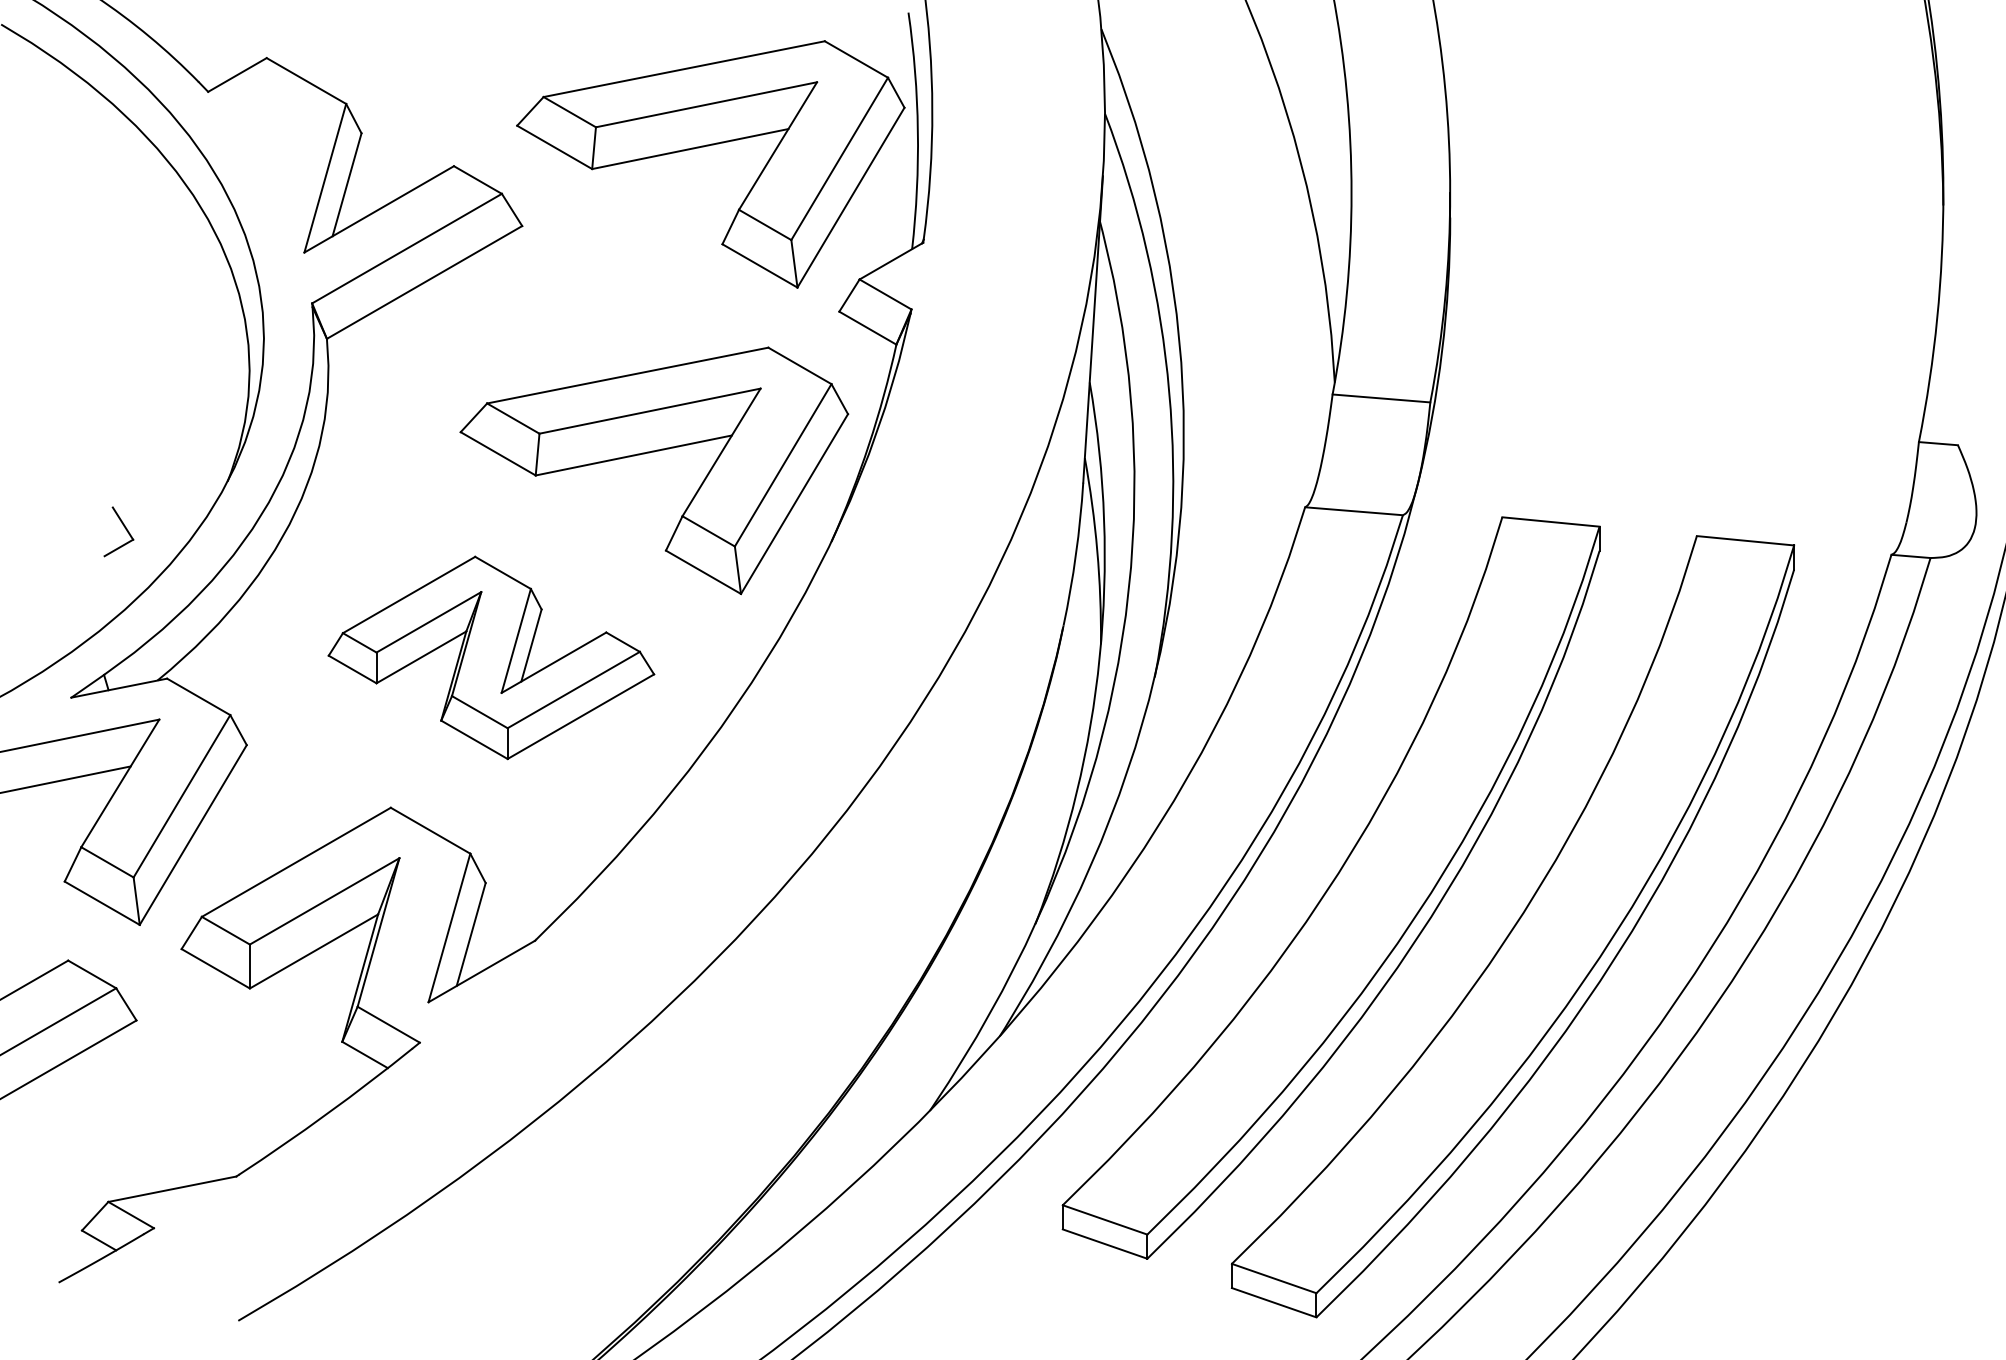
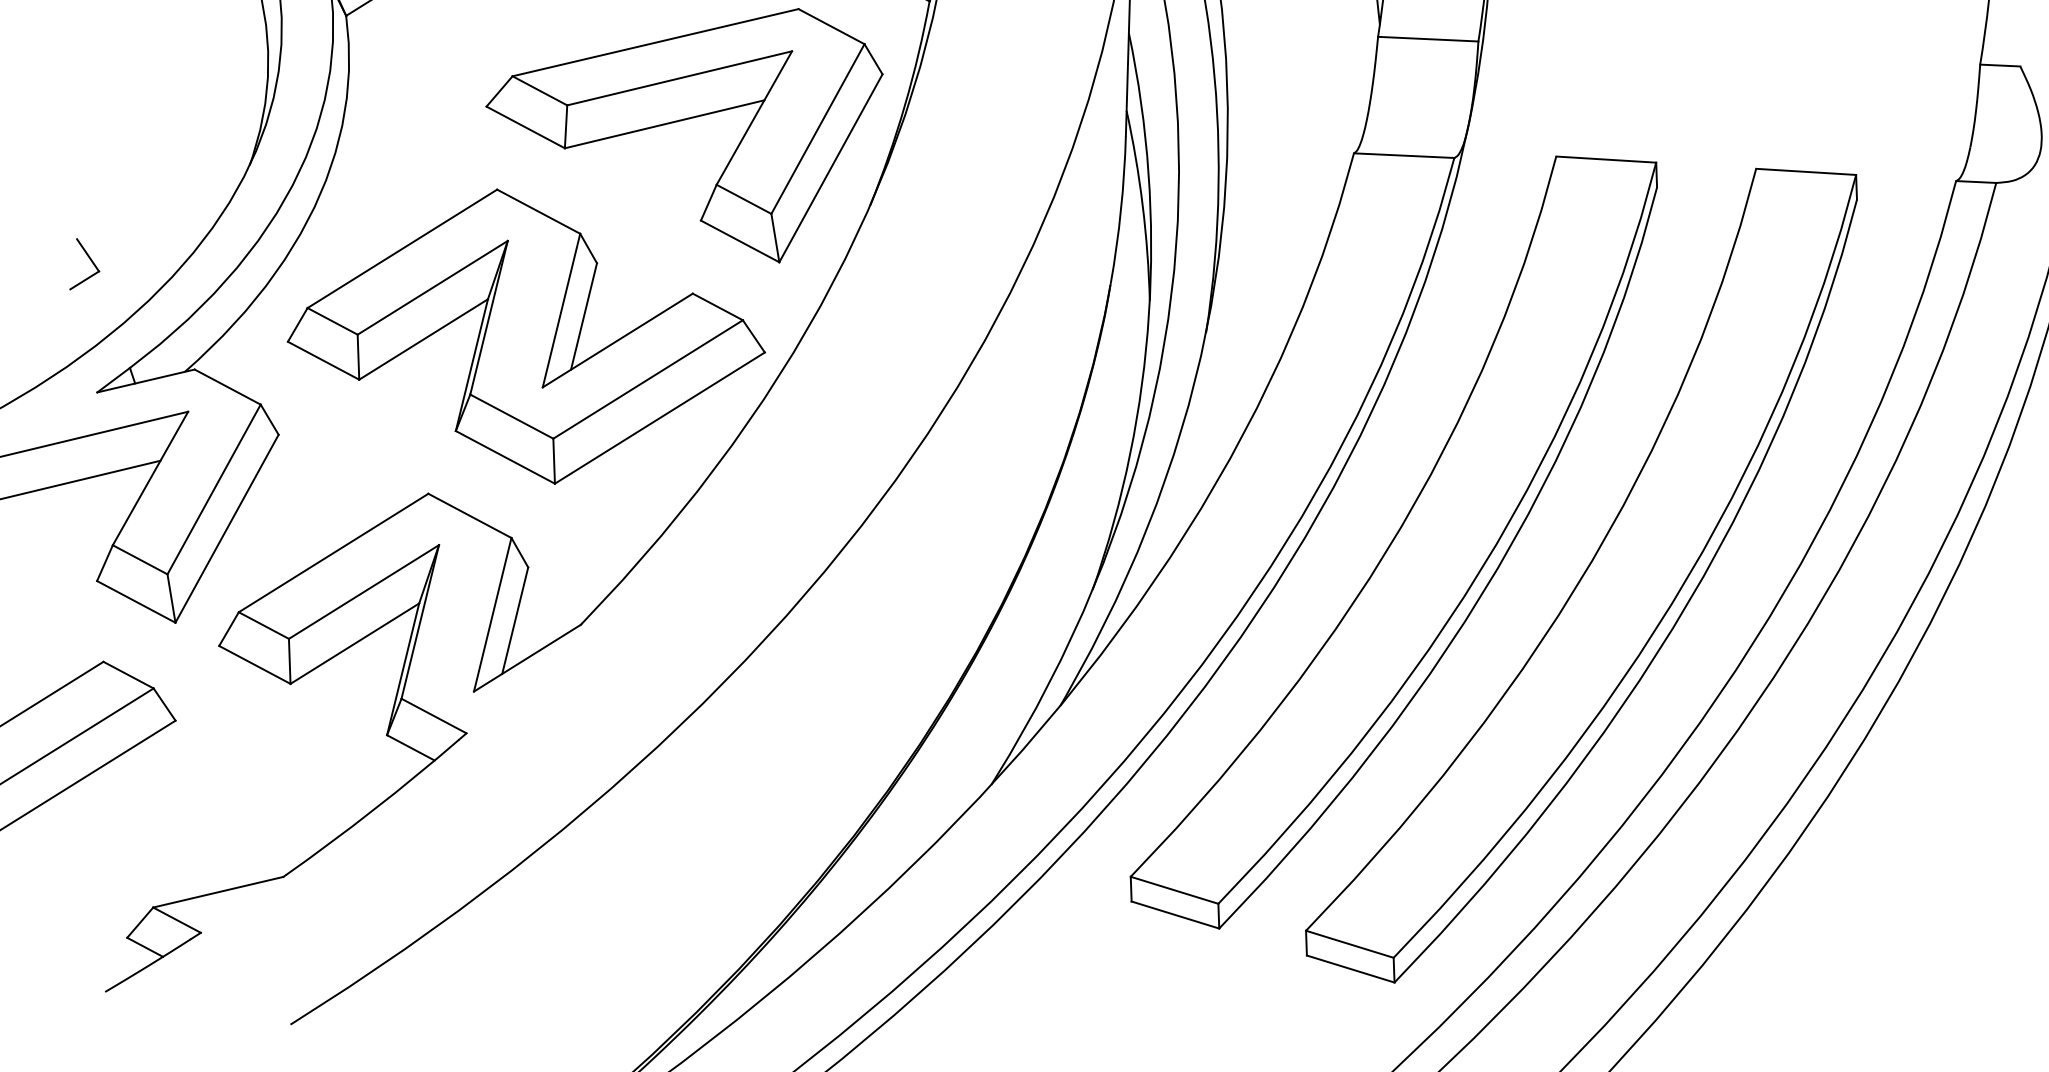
part: (123, 526) -> (88, 258), moved
part: (491, 657) -> (526, 336), size x1.43

